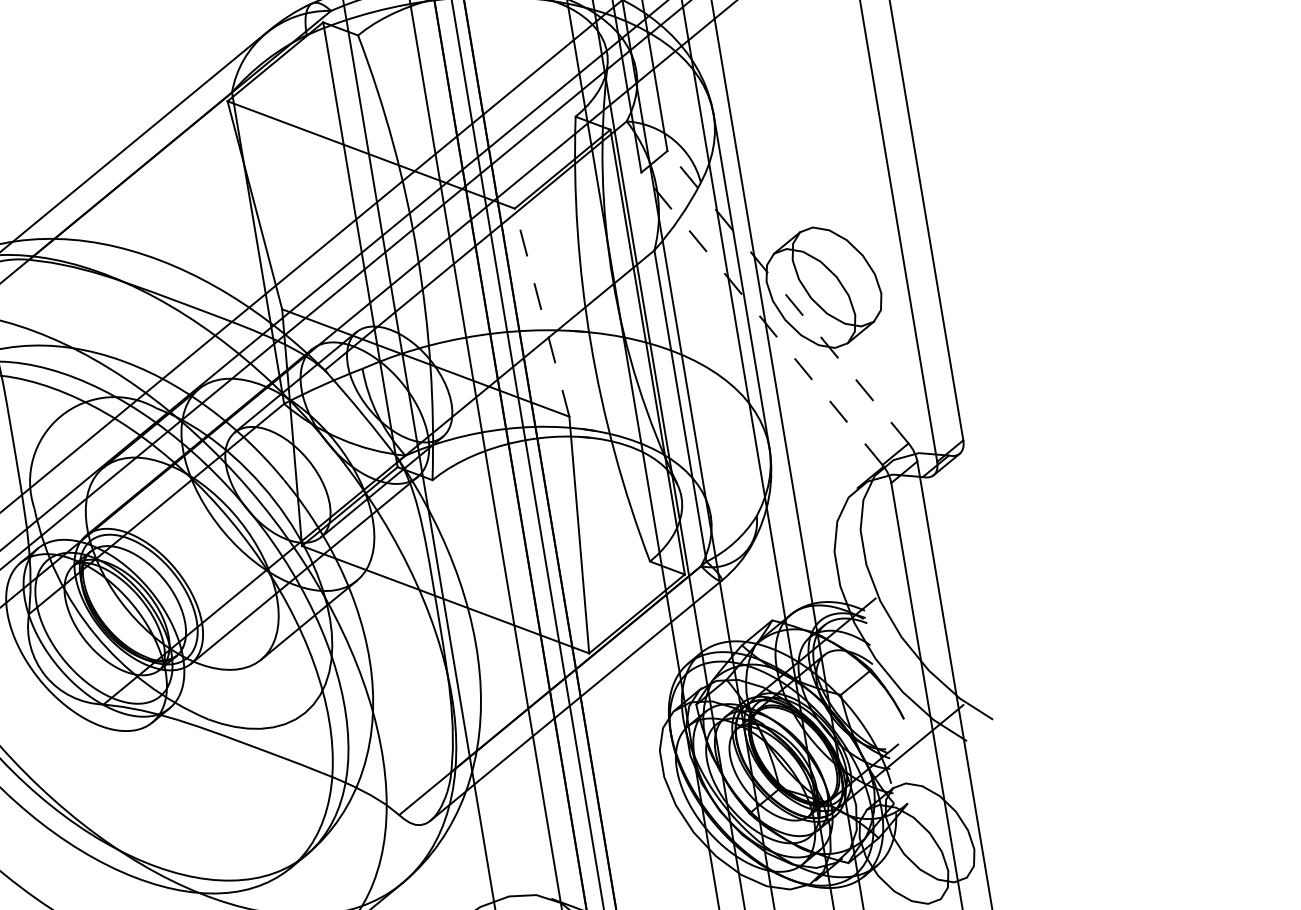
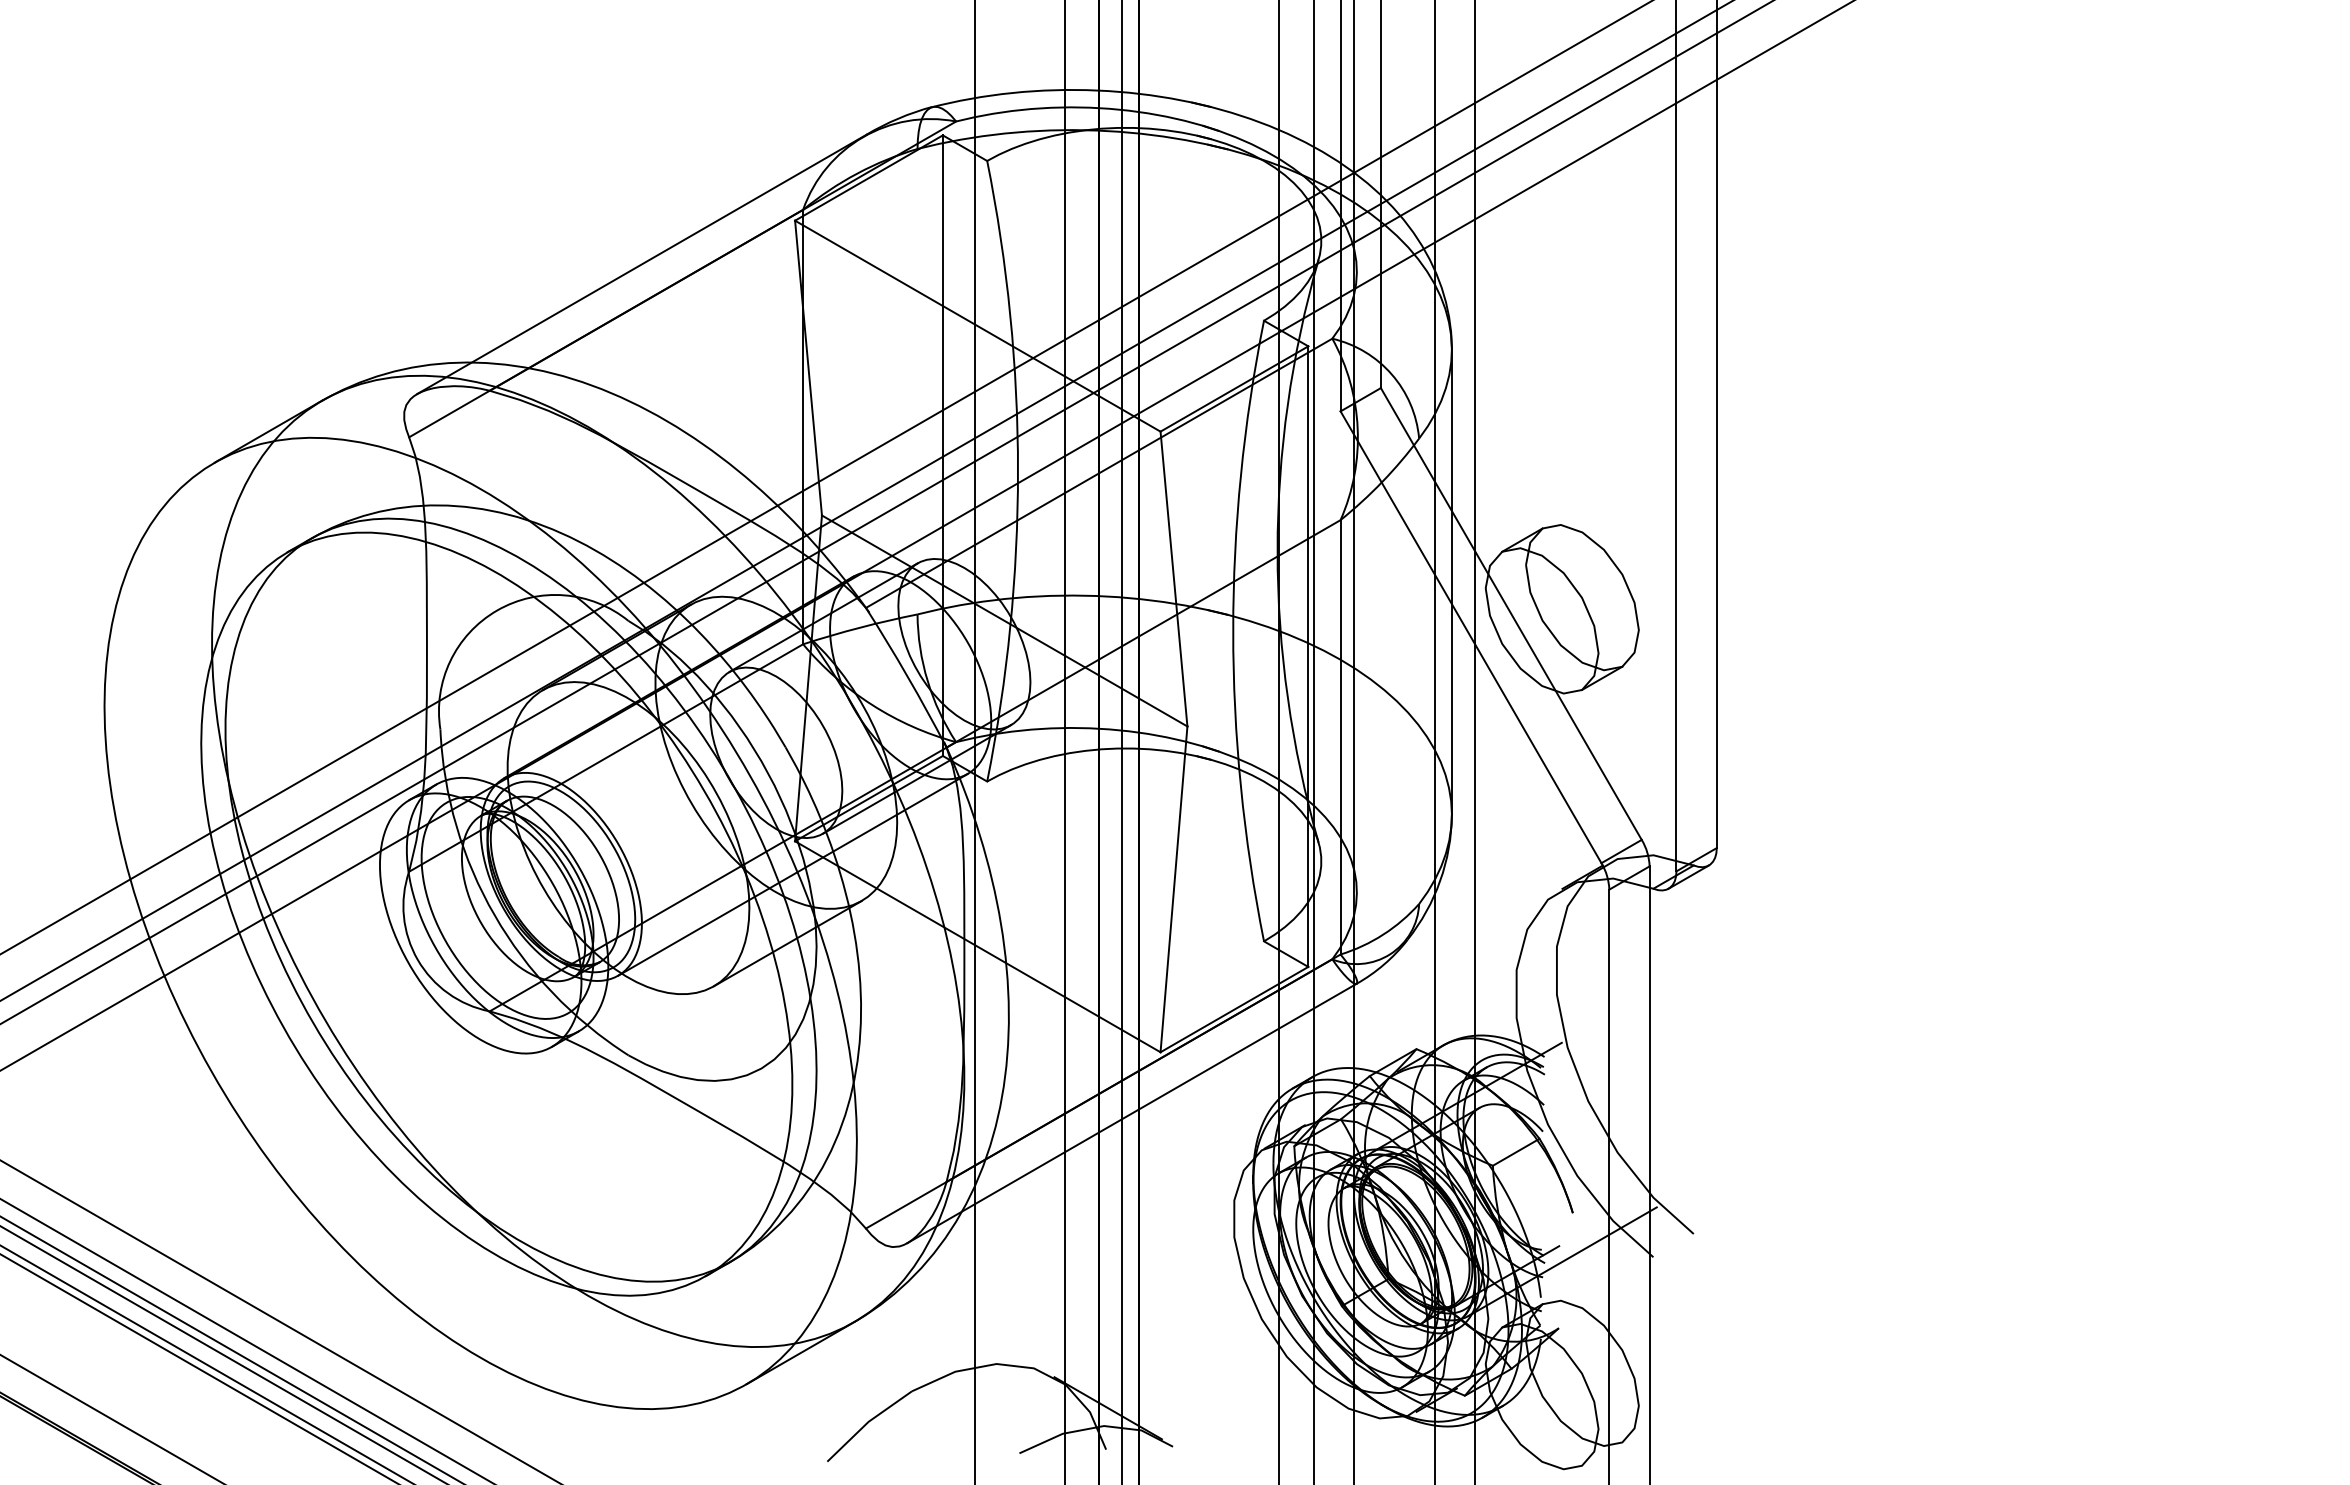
line: (788, 297) -> (1511, 614), dashed -> solid
line: (541, 312) -> (1173, 578), dashed -> solid
line: (762, 318) -> (1471, 637), dashed -> solid

